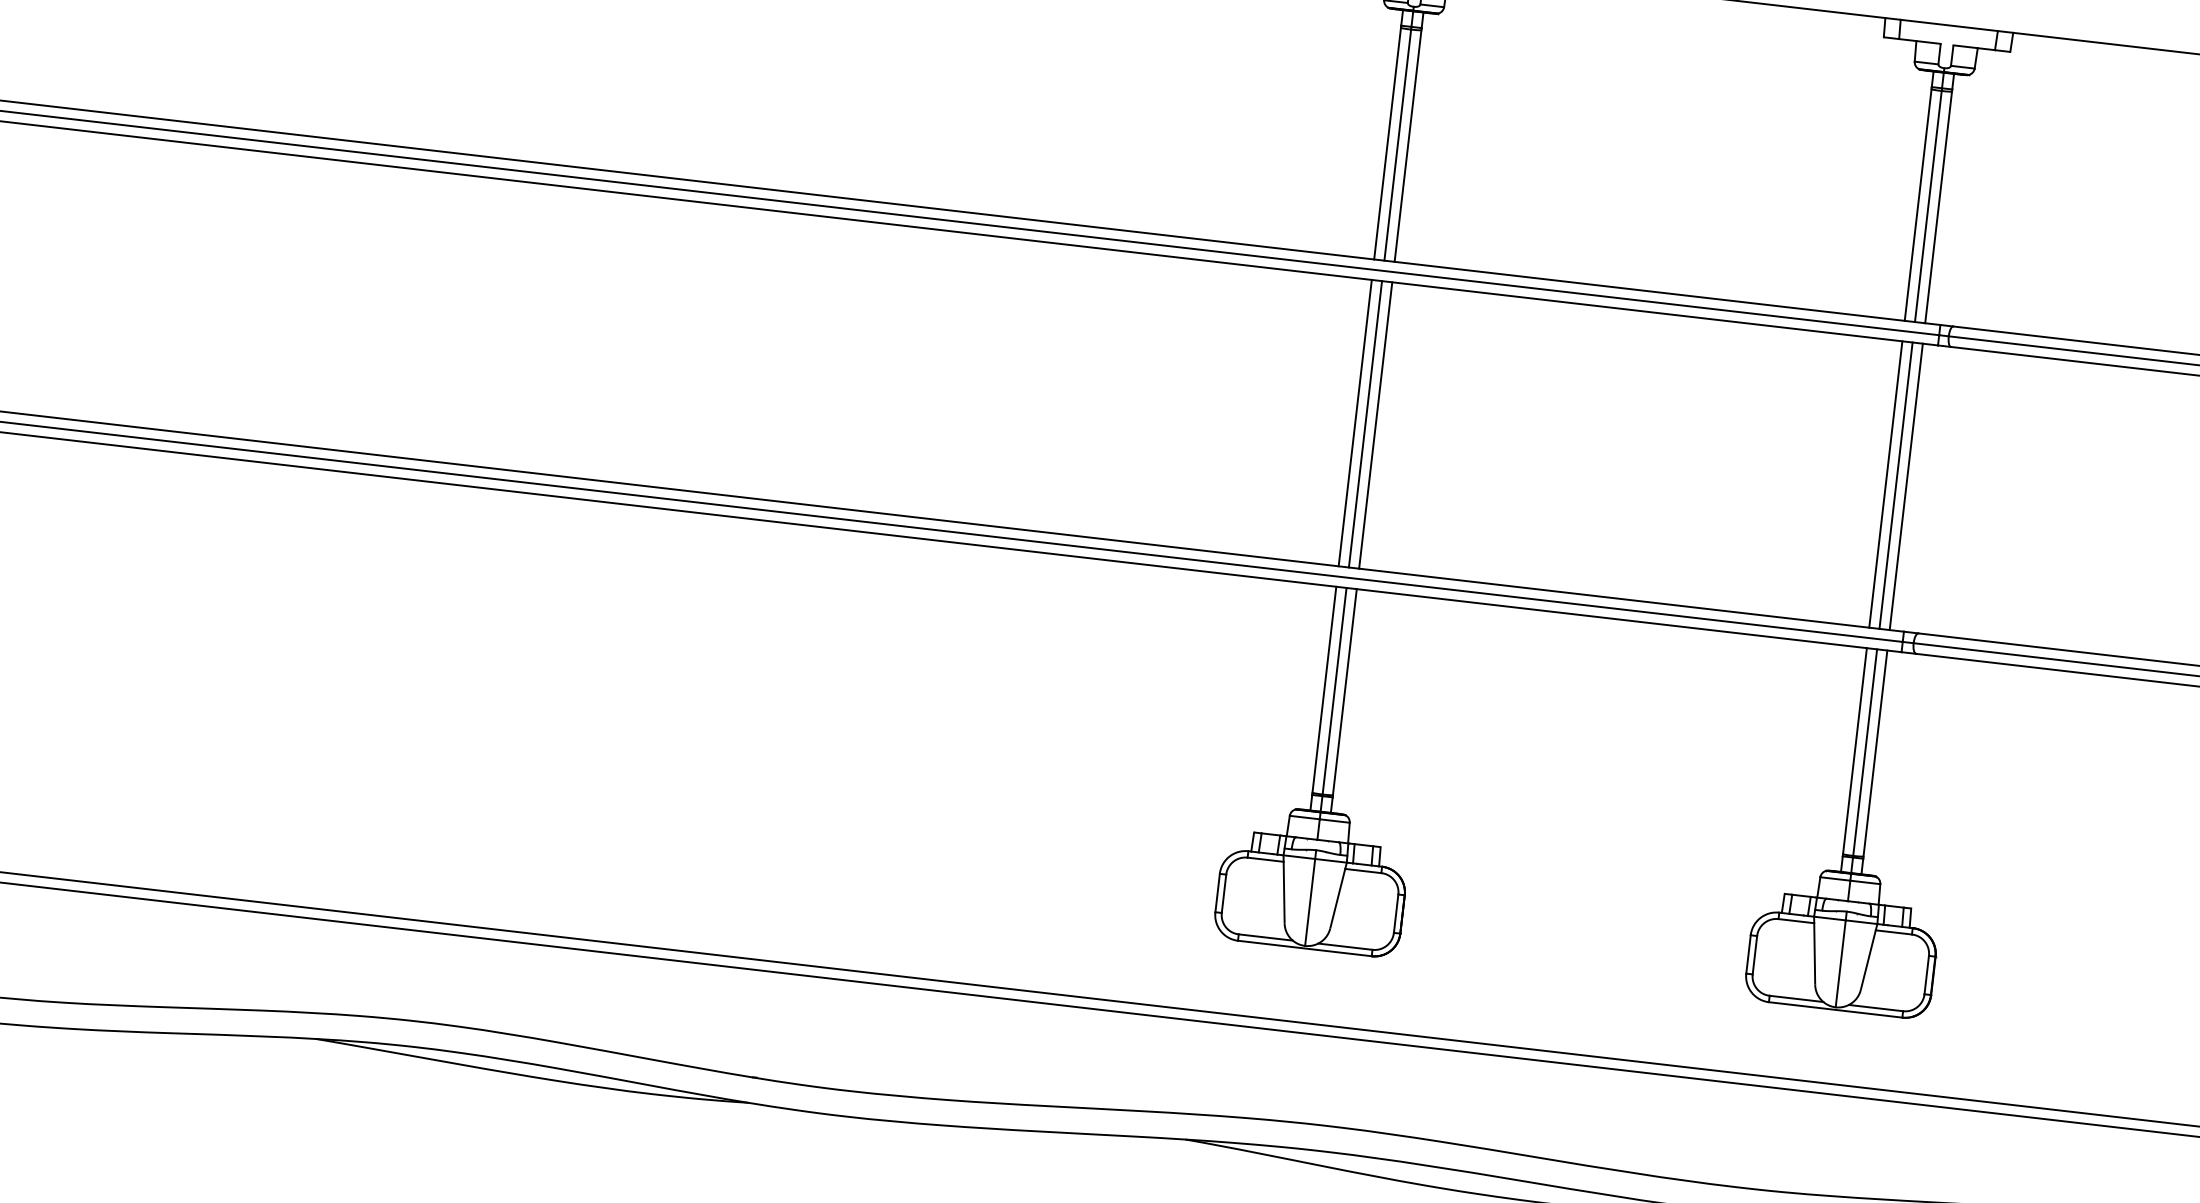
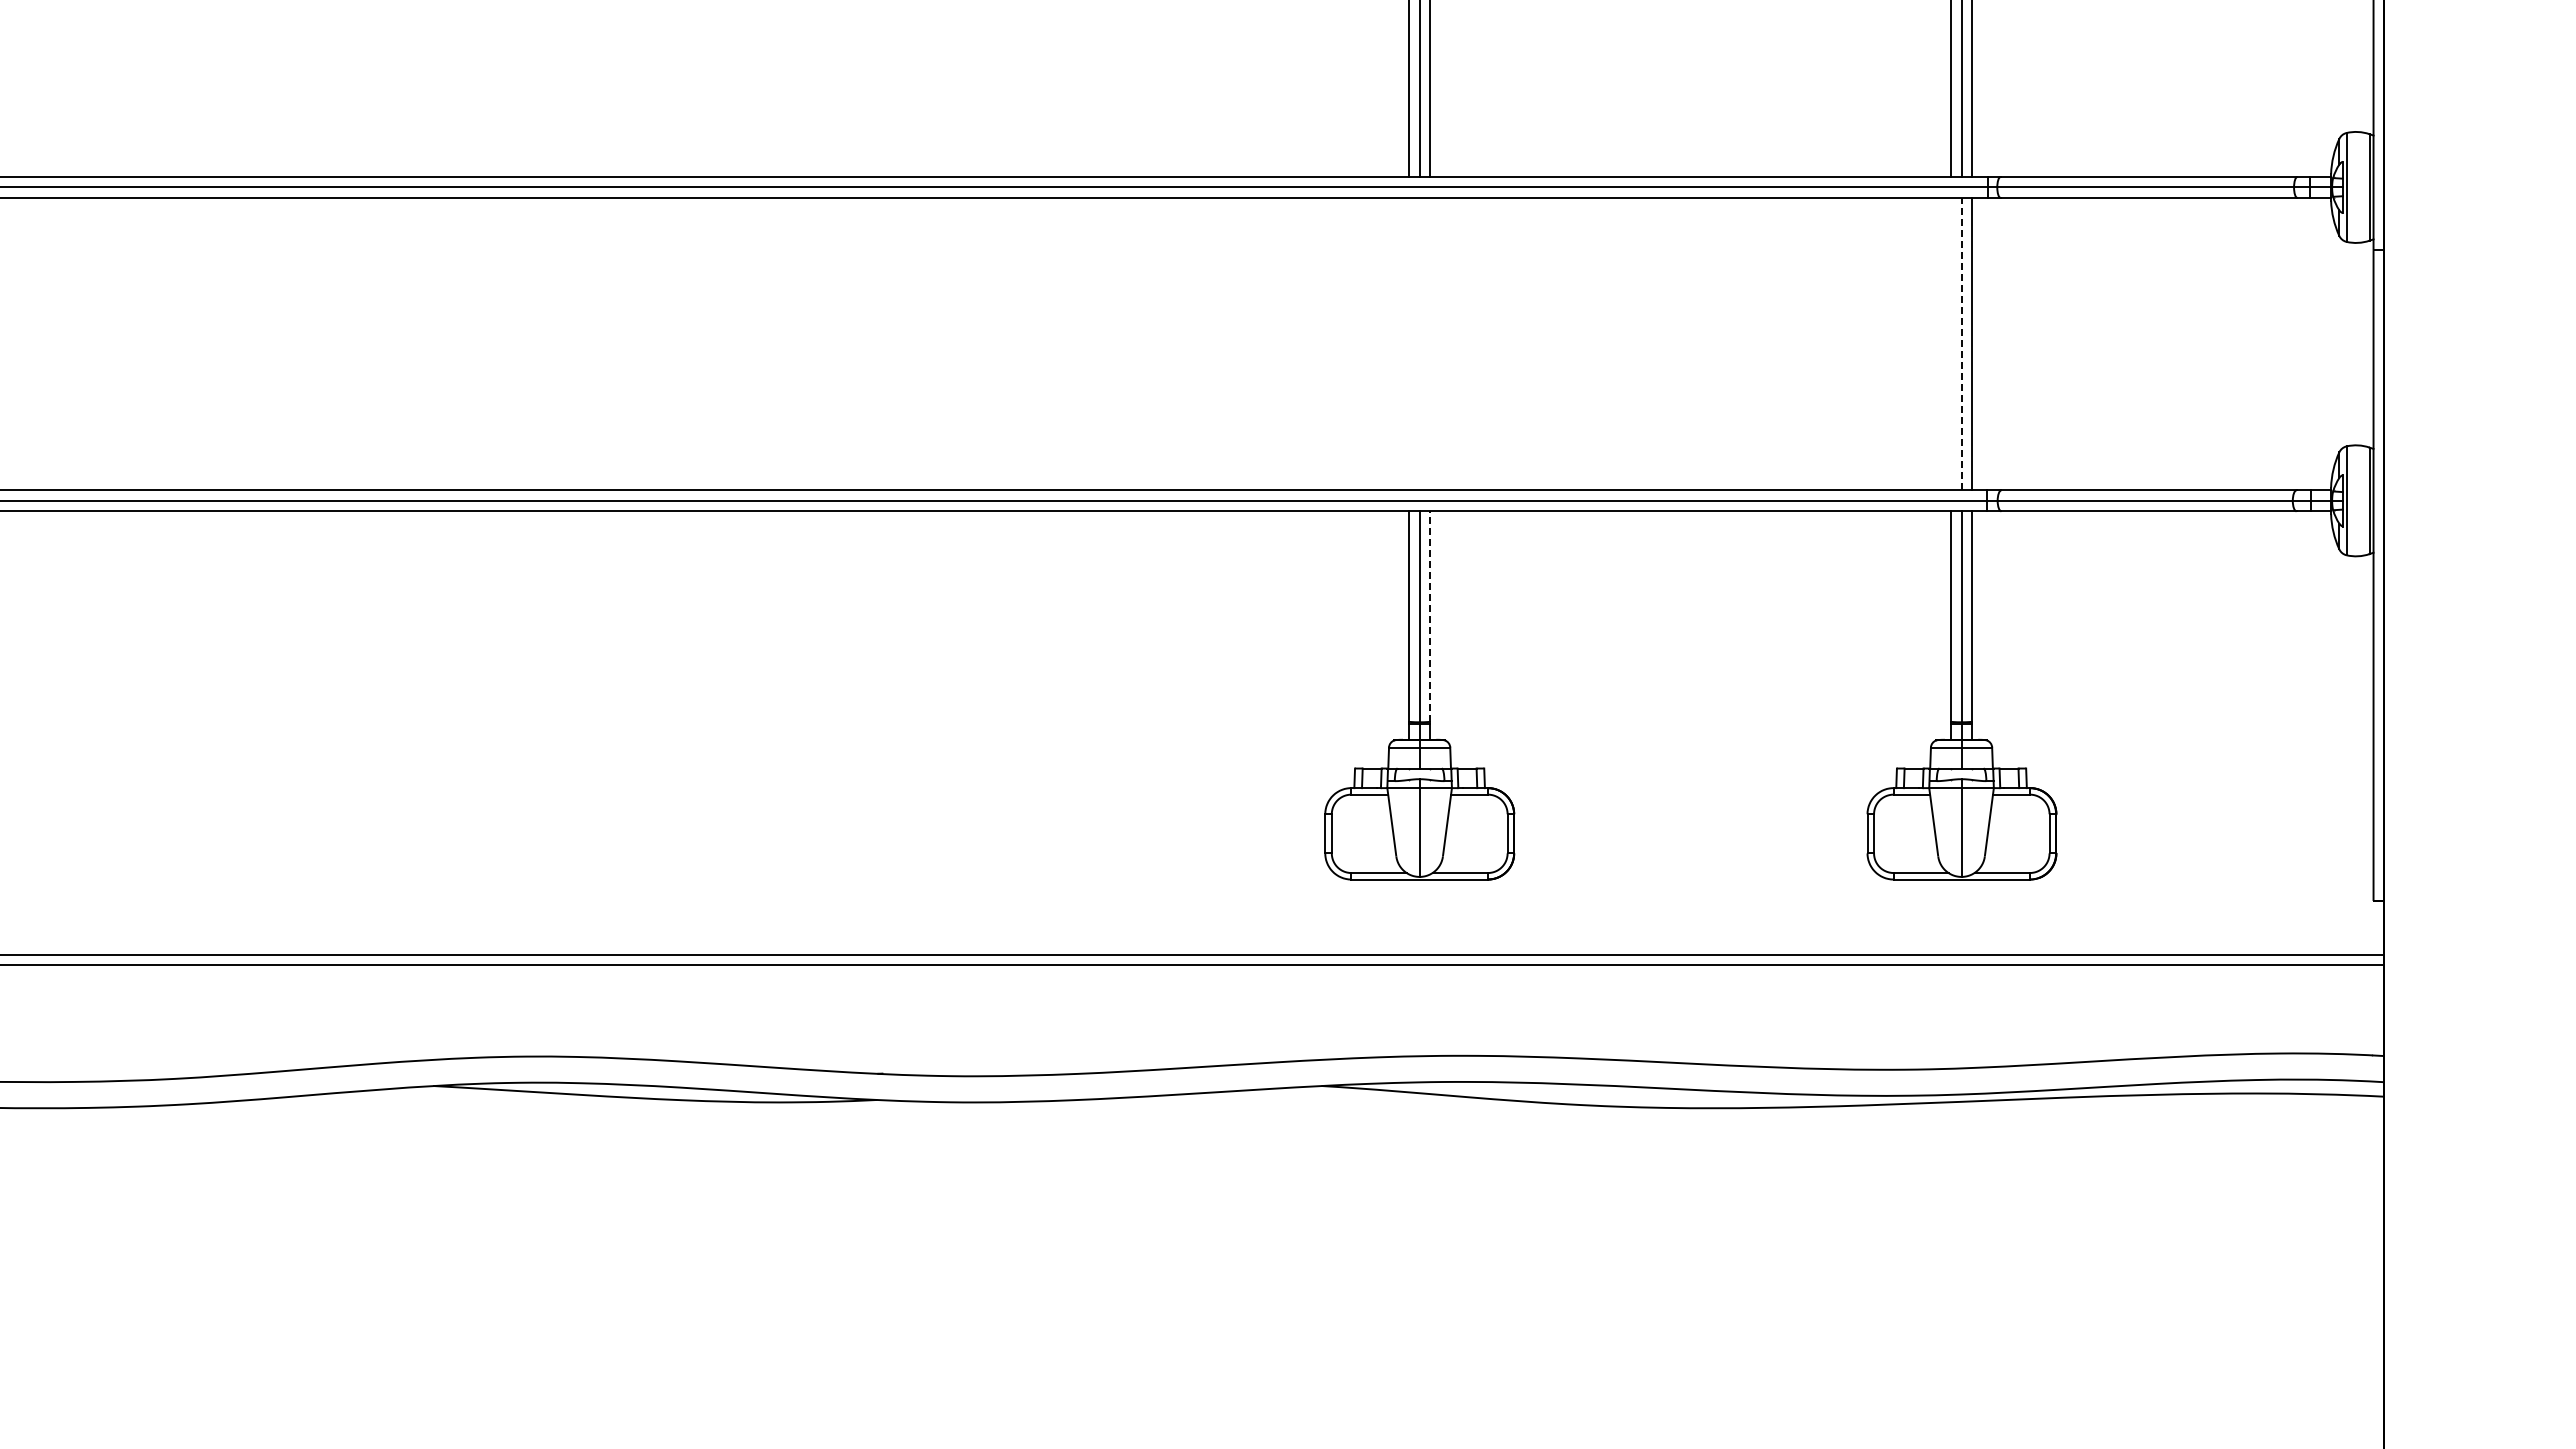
line: (1355, 422) -> (1409, 343), removed
line: (1365, 423) -> (1419, 343), removed
line: (1376, 424) -> (1430, 343), removed
line: (1886, 483) -> (1951, 343), removed
line: (1896, 485) -> (1961, 343), solid -> dashed
line: (1345, 692) -> (1430, 616), solid -> dashed

